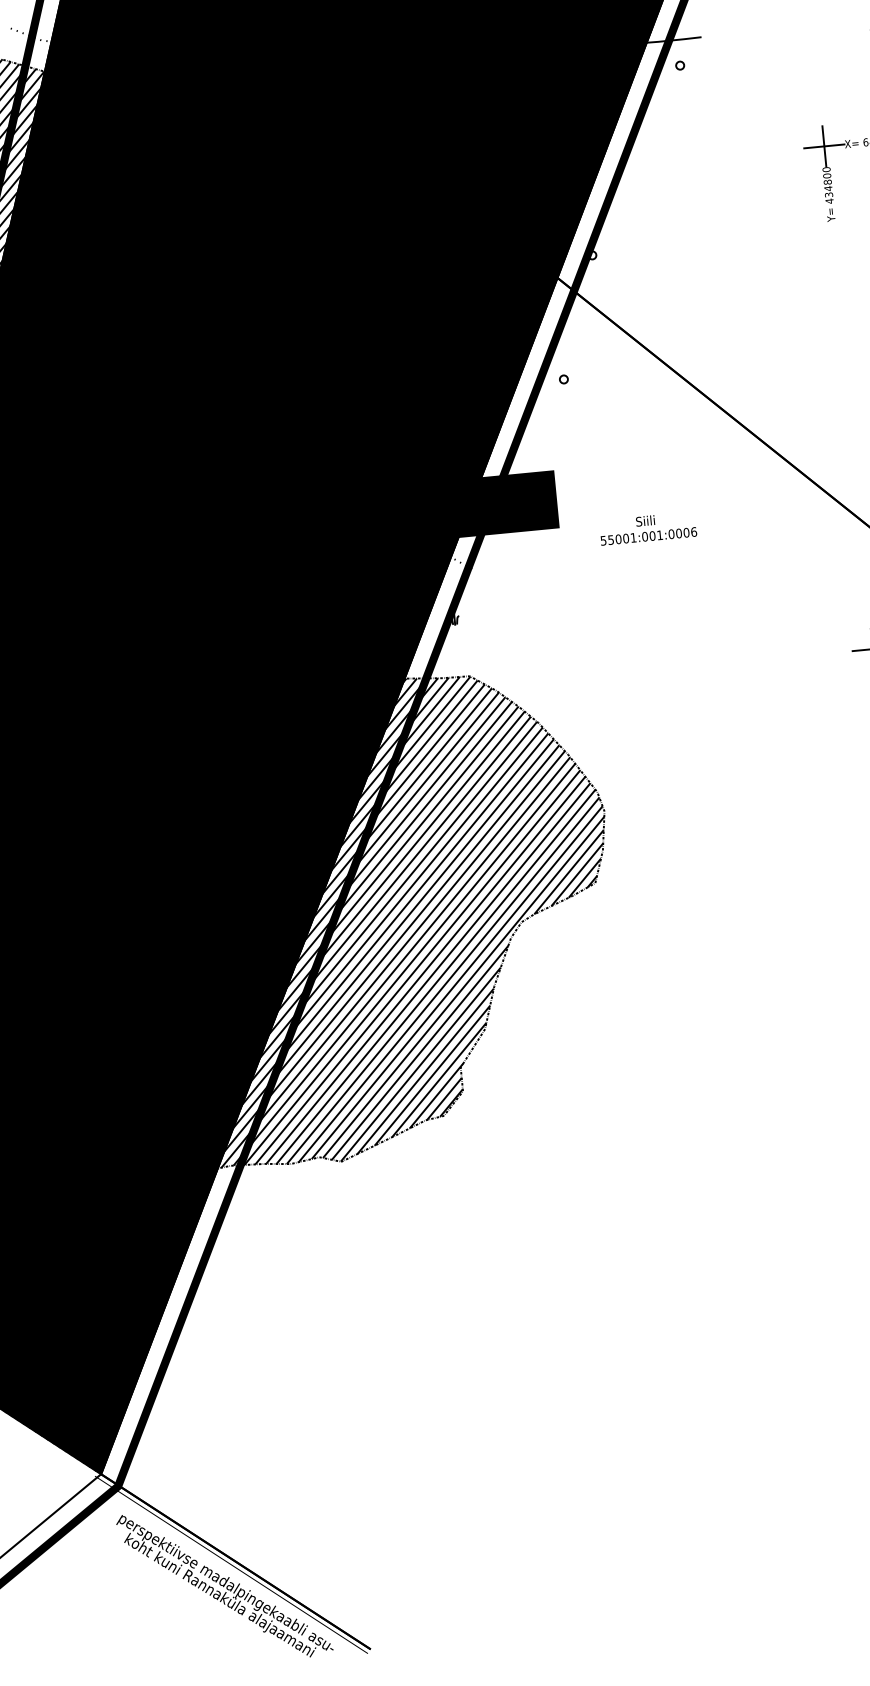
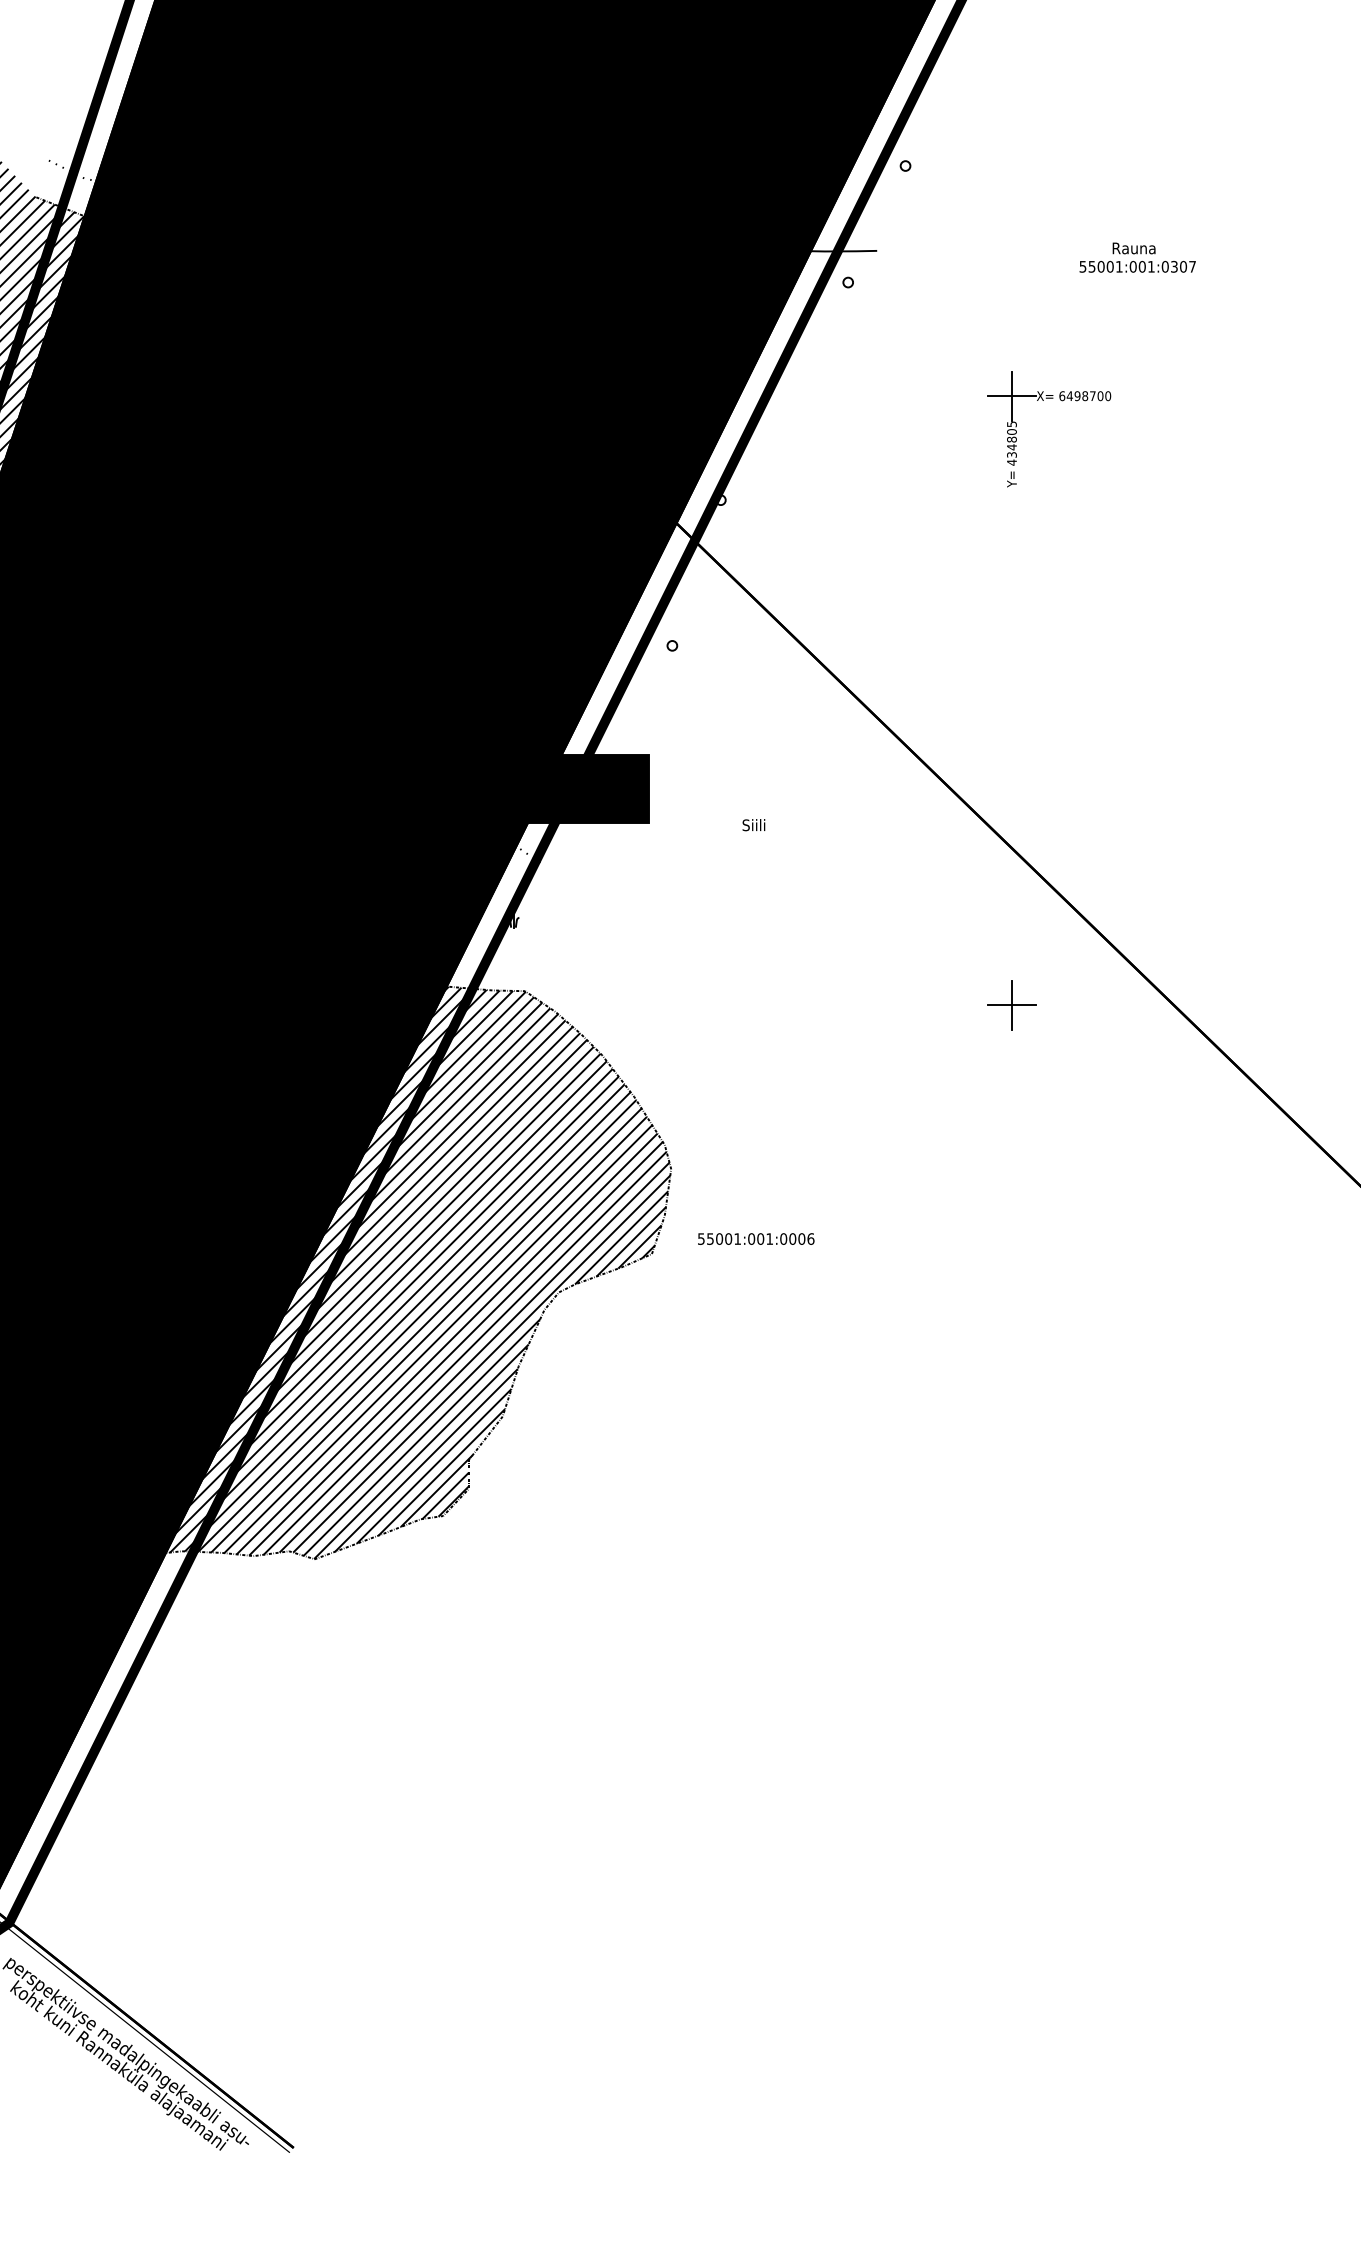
text: (826, 169) -> (1011, 424), 434800 -> 434805
text: (649, 535) -> (756, 1238), moved

